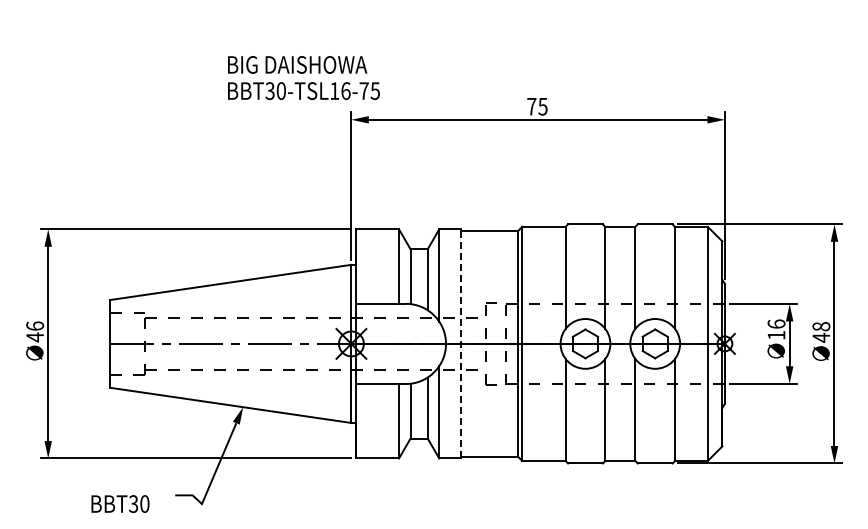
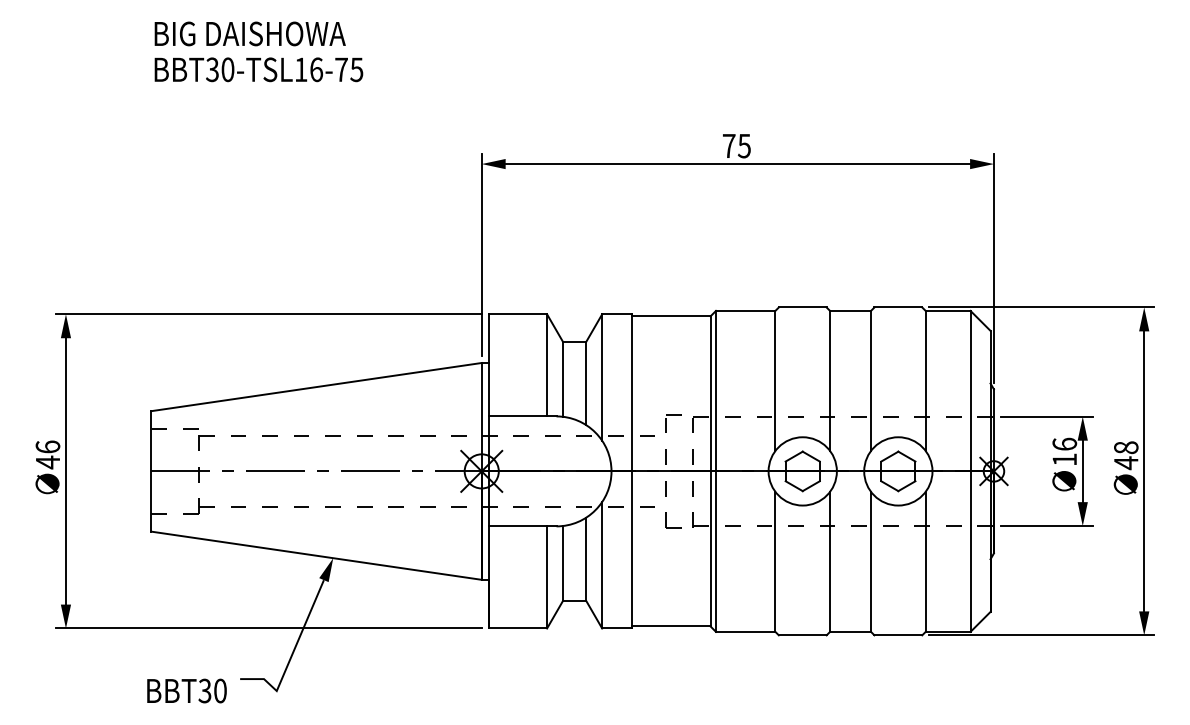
text: (303, 77) -> (258, 51), moved
line: (460, 343) -> (631, 470), dashed -> solid
text: (120, 503) -> (187, 690), moved

